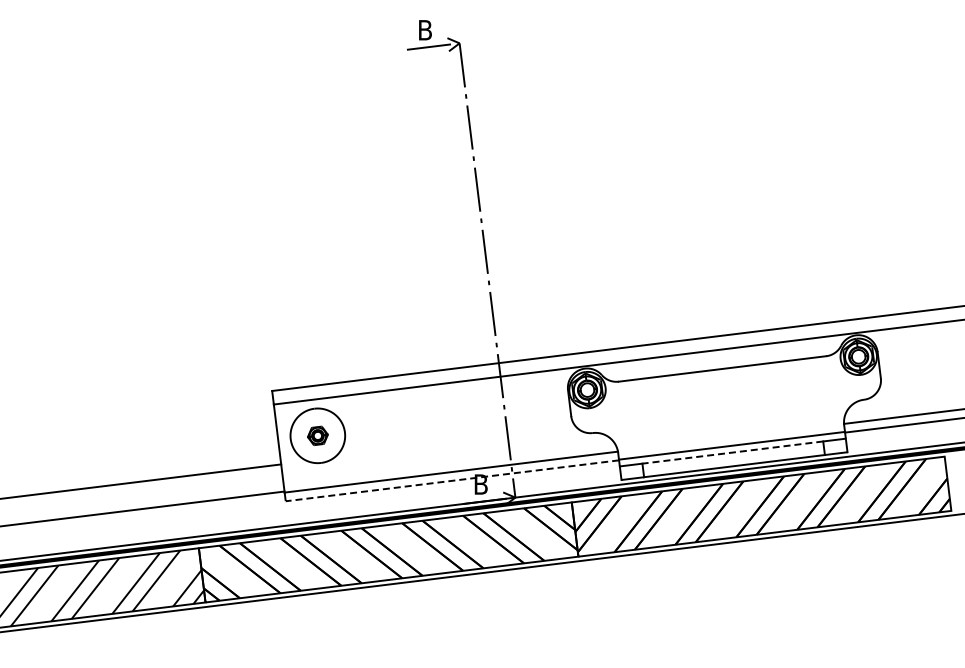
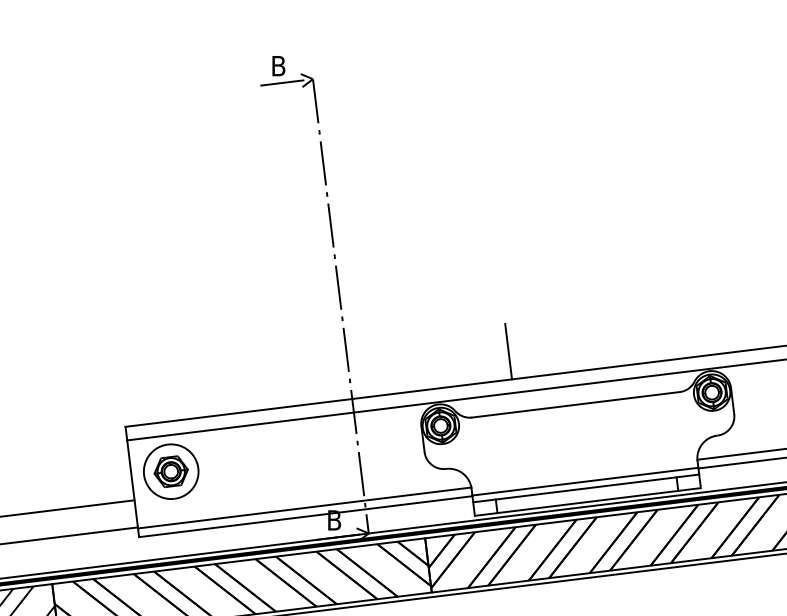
line: (654, 315) -> (507, 351), added
part: (317, 435) -> (170, 471), size x1.67
line: (732, 452) -> (585, 488), dashed -> solid
line: (452, 480) -> (305, 516), dashed -> solid

